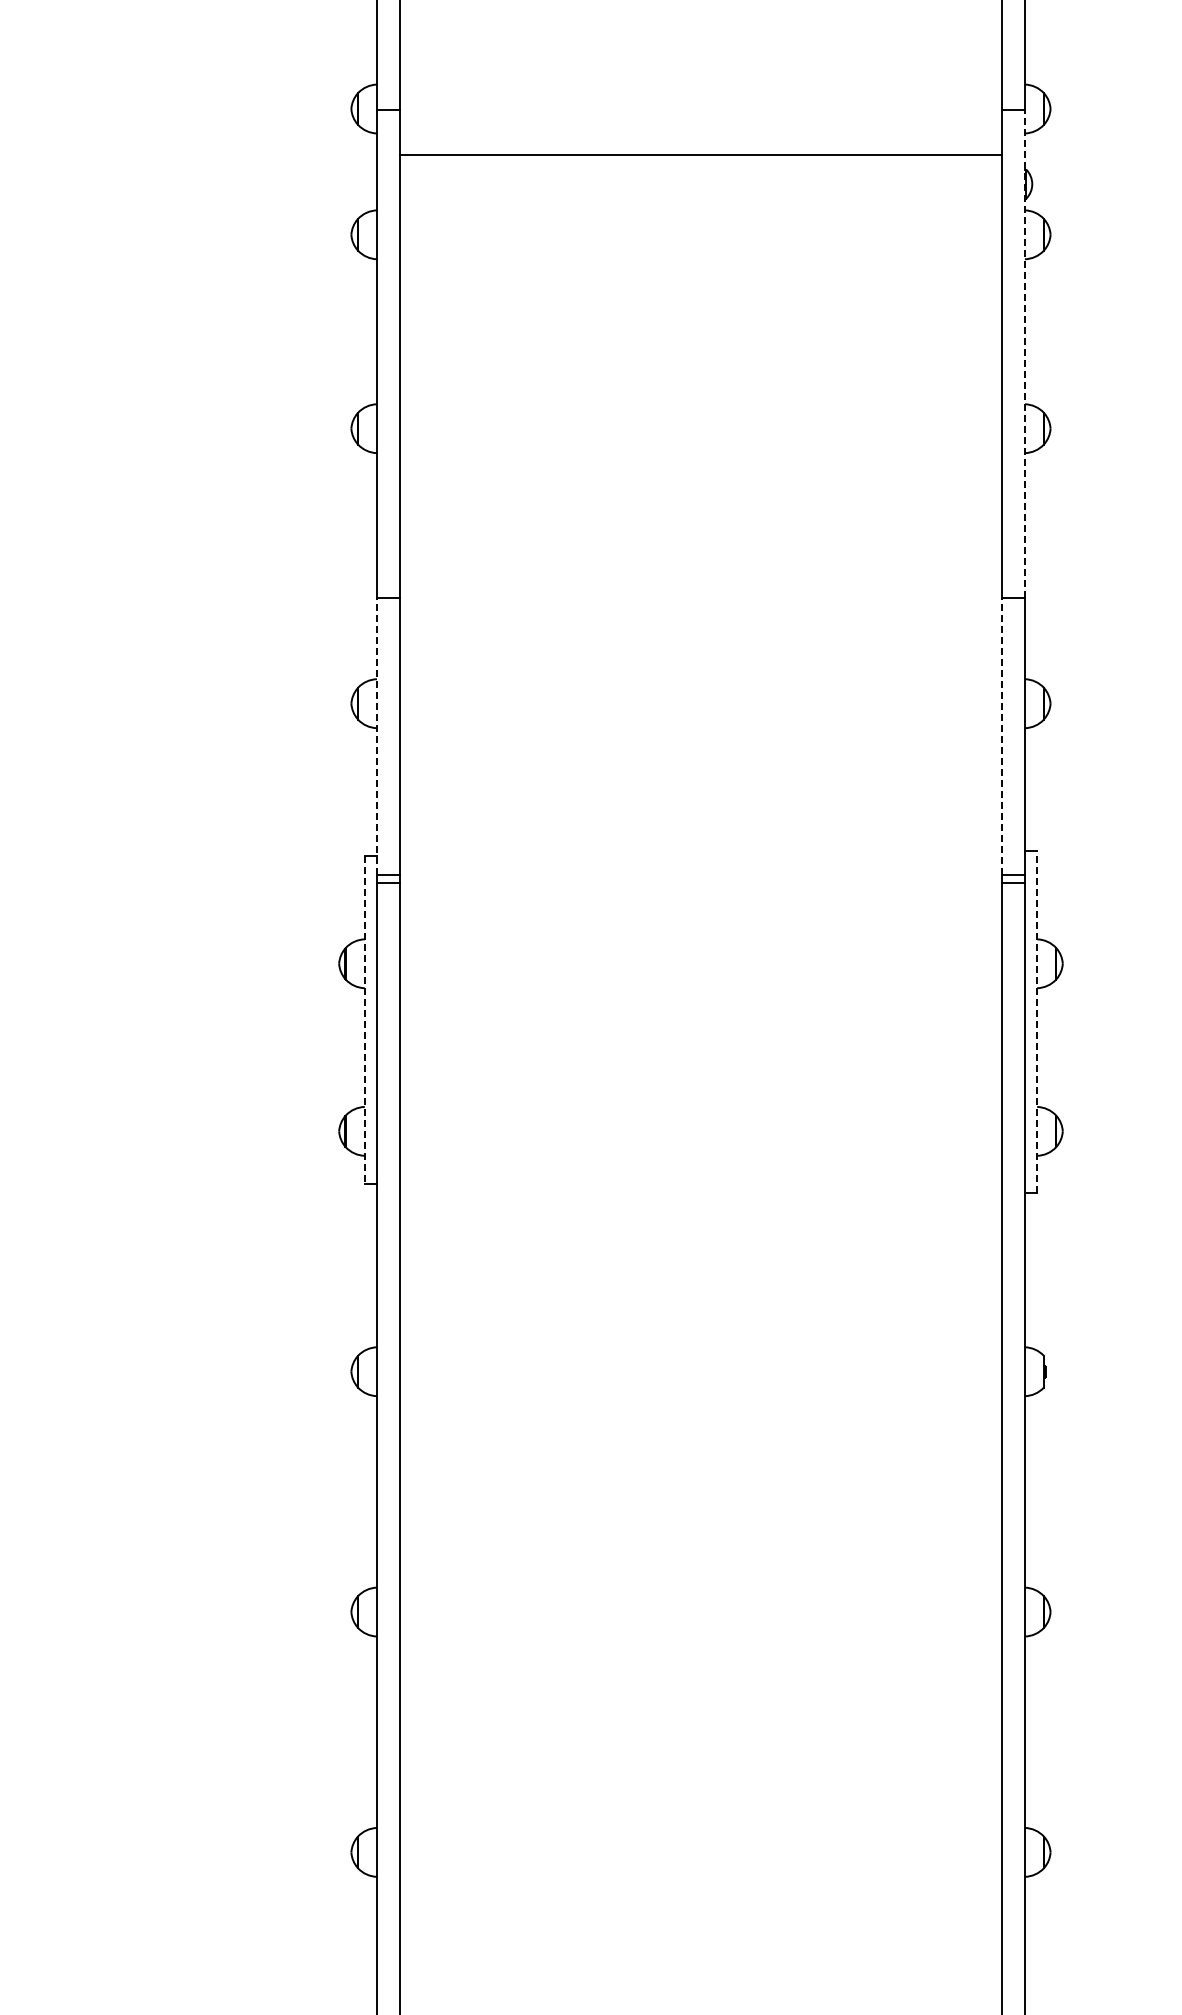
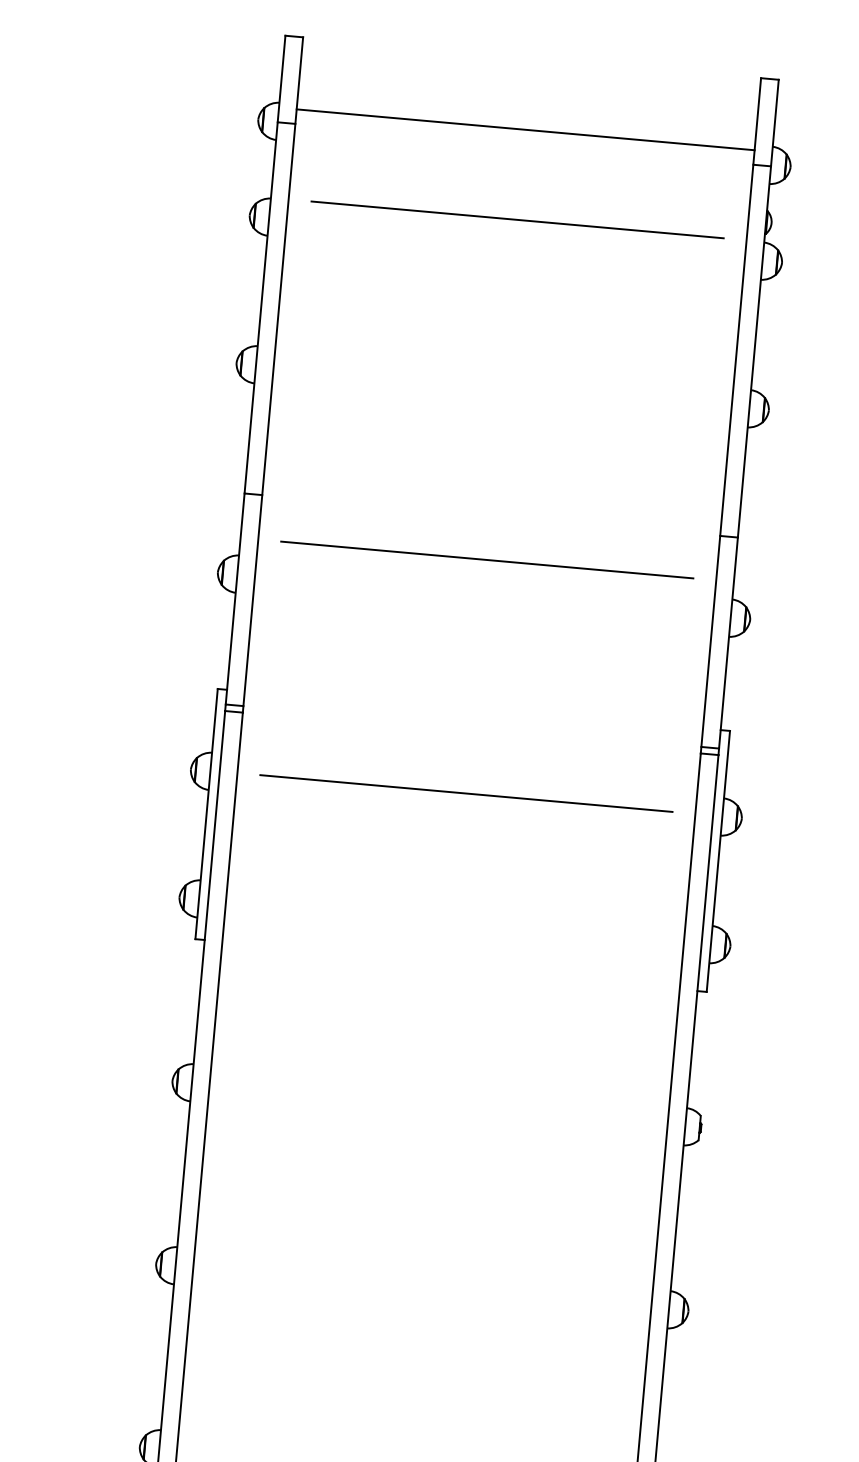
line: (700, 155) -> (525, 130), moved
line: (700, 209) -> (517, 219), added
line: (1024, 354) -> (754, 352), dashed -> solid
line: (700, 656) -> (486, 560), added
line: (377, 736) -> (235, 599), dashed -> solid
line: (1001, 736) -> (710, 641), dashed -> solid
line: (700, 962) -> (466, 793), added
line: (364, 1020) -> (206, 814), dashed -> solid
line: (1037, 1021) -> (718, 861), dashed -> solid

